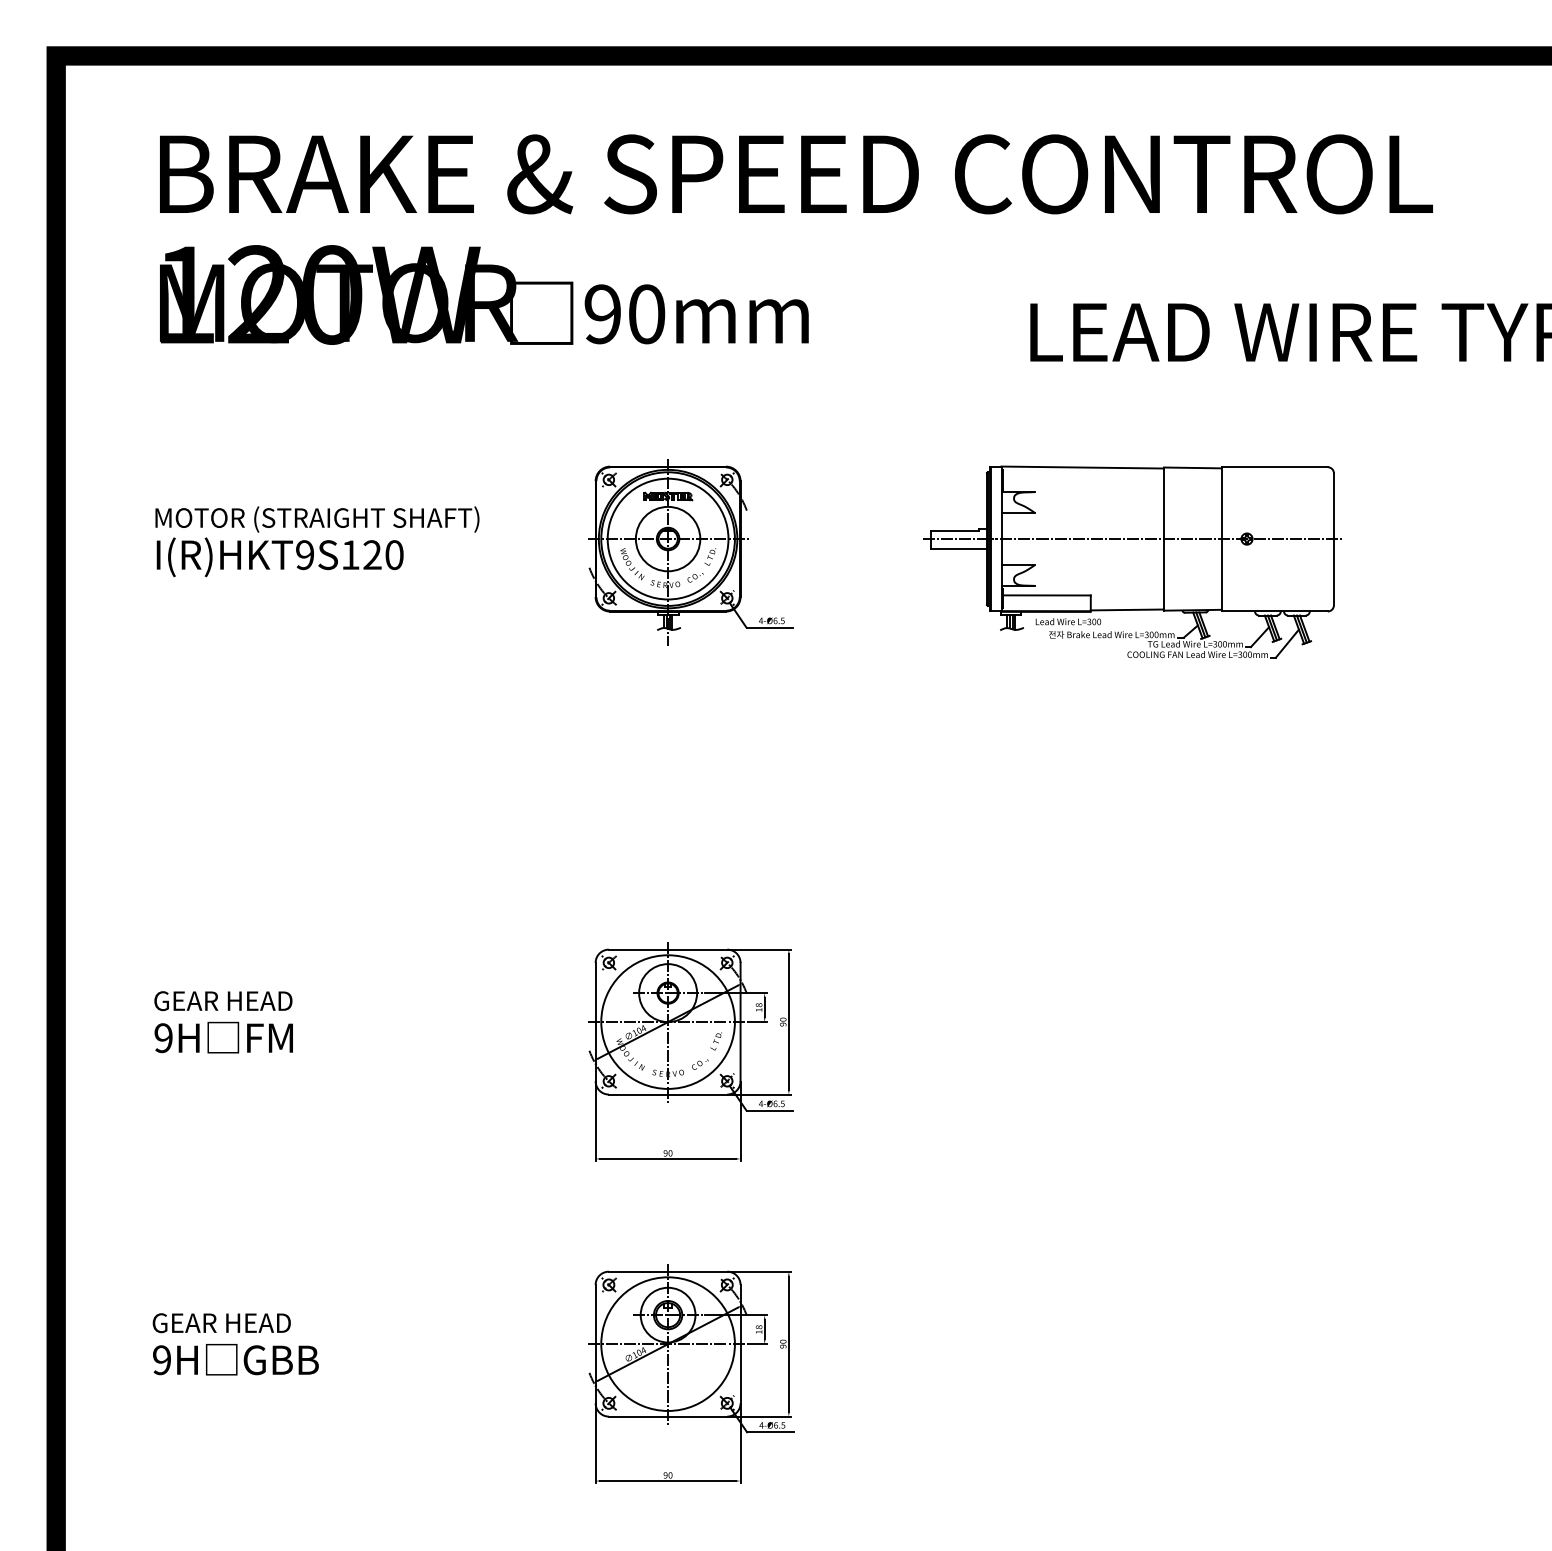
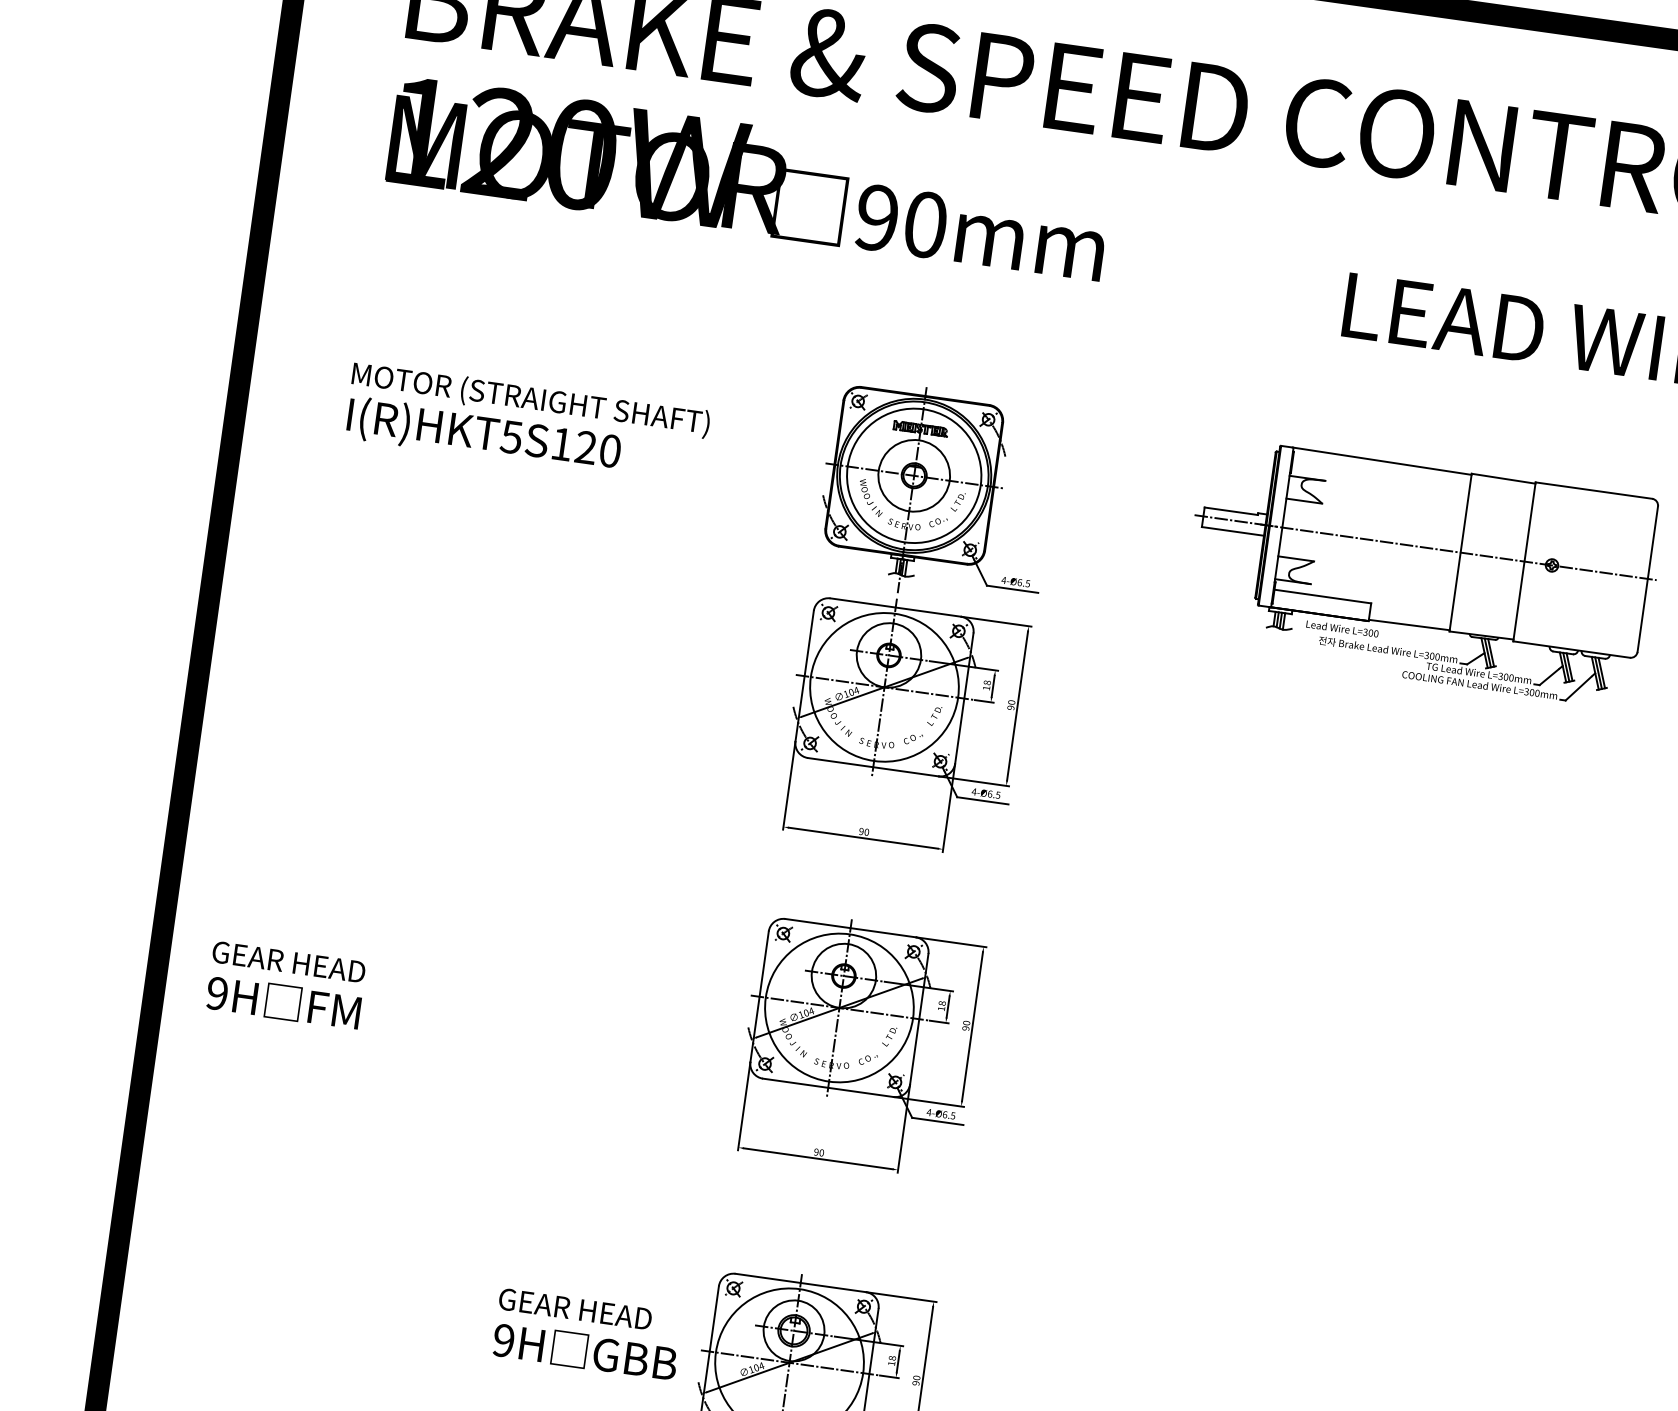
text: (304, 554) -> (511, 436), I(R)HKT9S120 -> I(R)HKT5S120
part: (690, 760) -> (904, 723), added
text: (223, 1022) -> (285, 985), moved
text: (235, 1344) -> (587, 1334), moved

